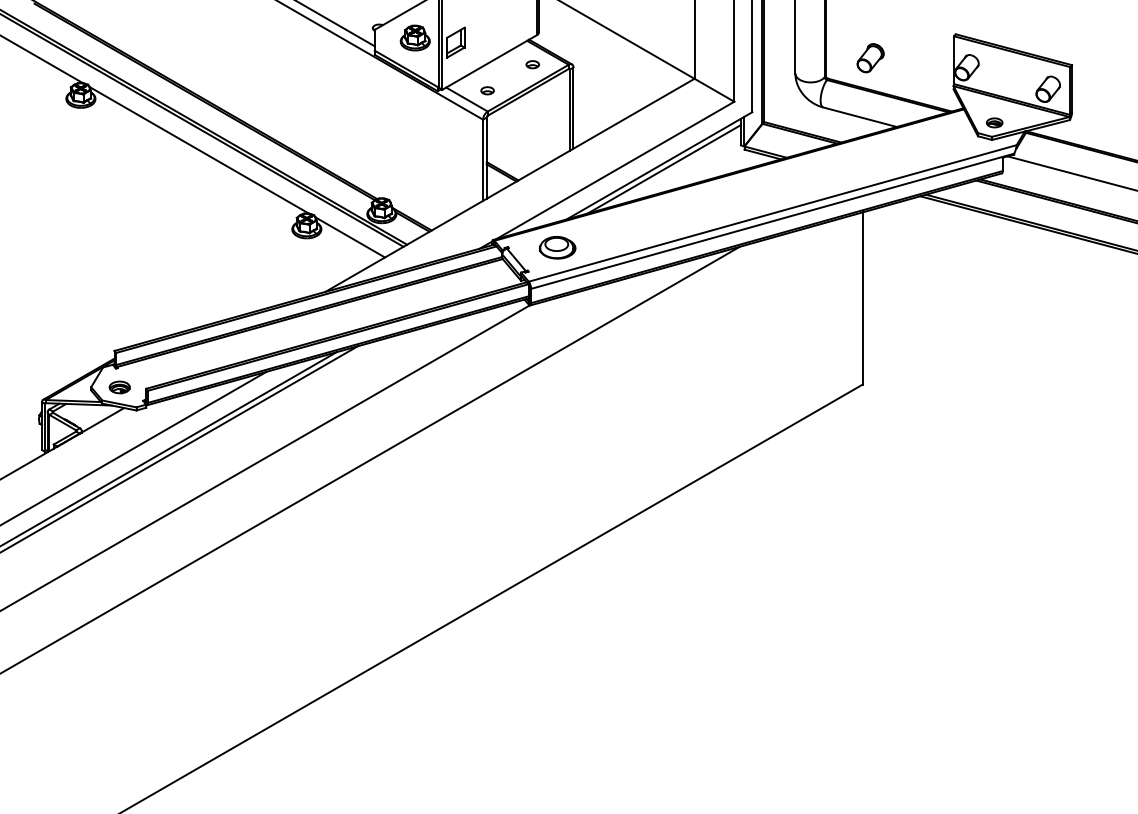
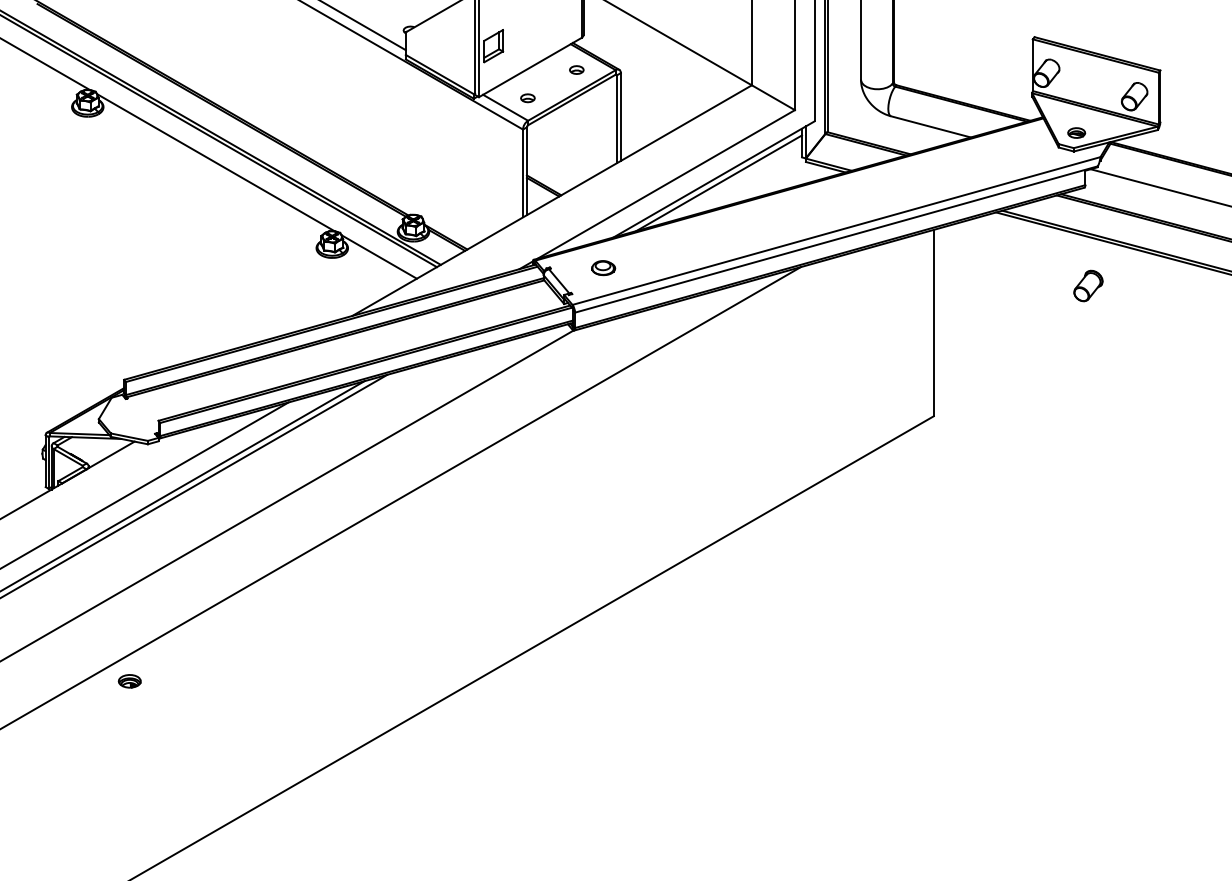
part: (415, 38) -> (449, 41), removed
part: (870, 57) -> (1088, 285), moved
part: (557, 247) -> (603, 267), size x0.6
part: (119, 387) -> (129, 681), moved

